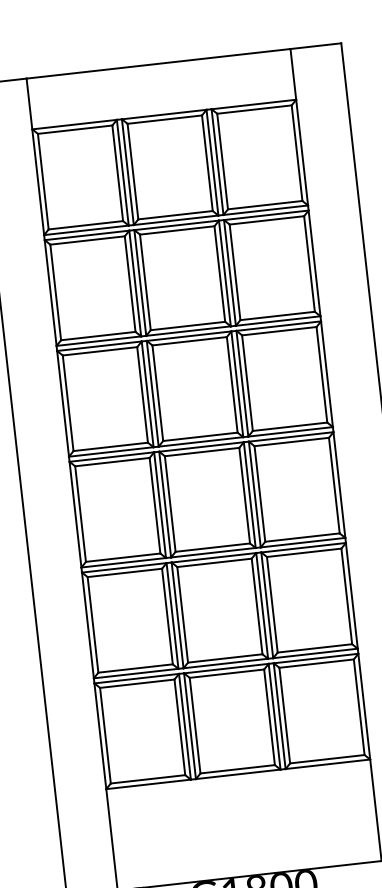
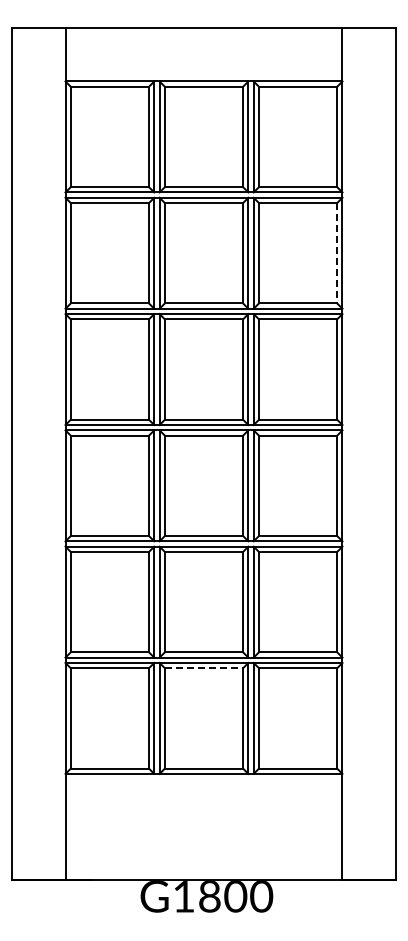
line: (309, 264) -> (337, 253), solid -> dashed
line: (227, 673) -> (204, 668), solid -> dashed

